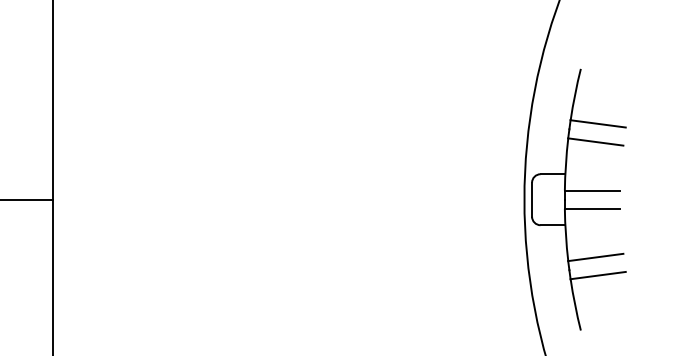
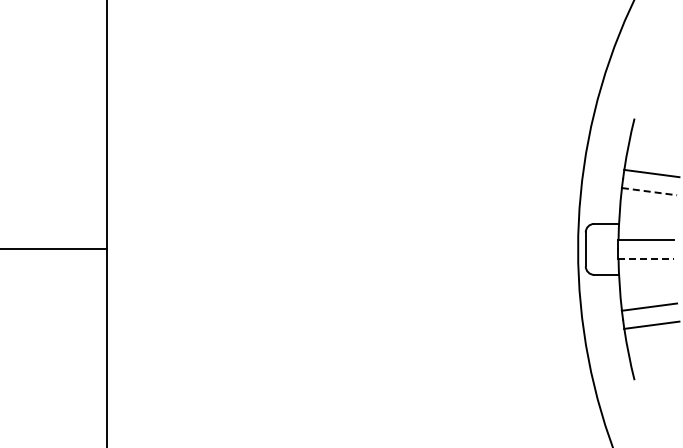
line: (595, 141) -> (649, 191), solid -> dashed
line: (592, 208) -> (646, 258), solid -> dashed

